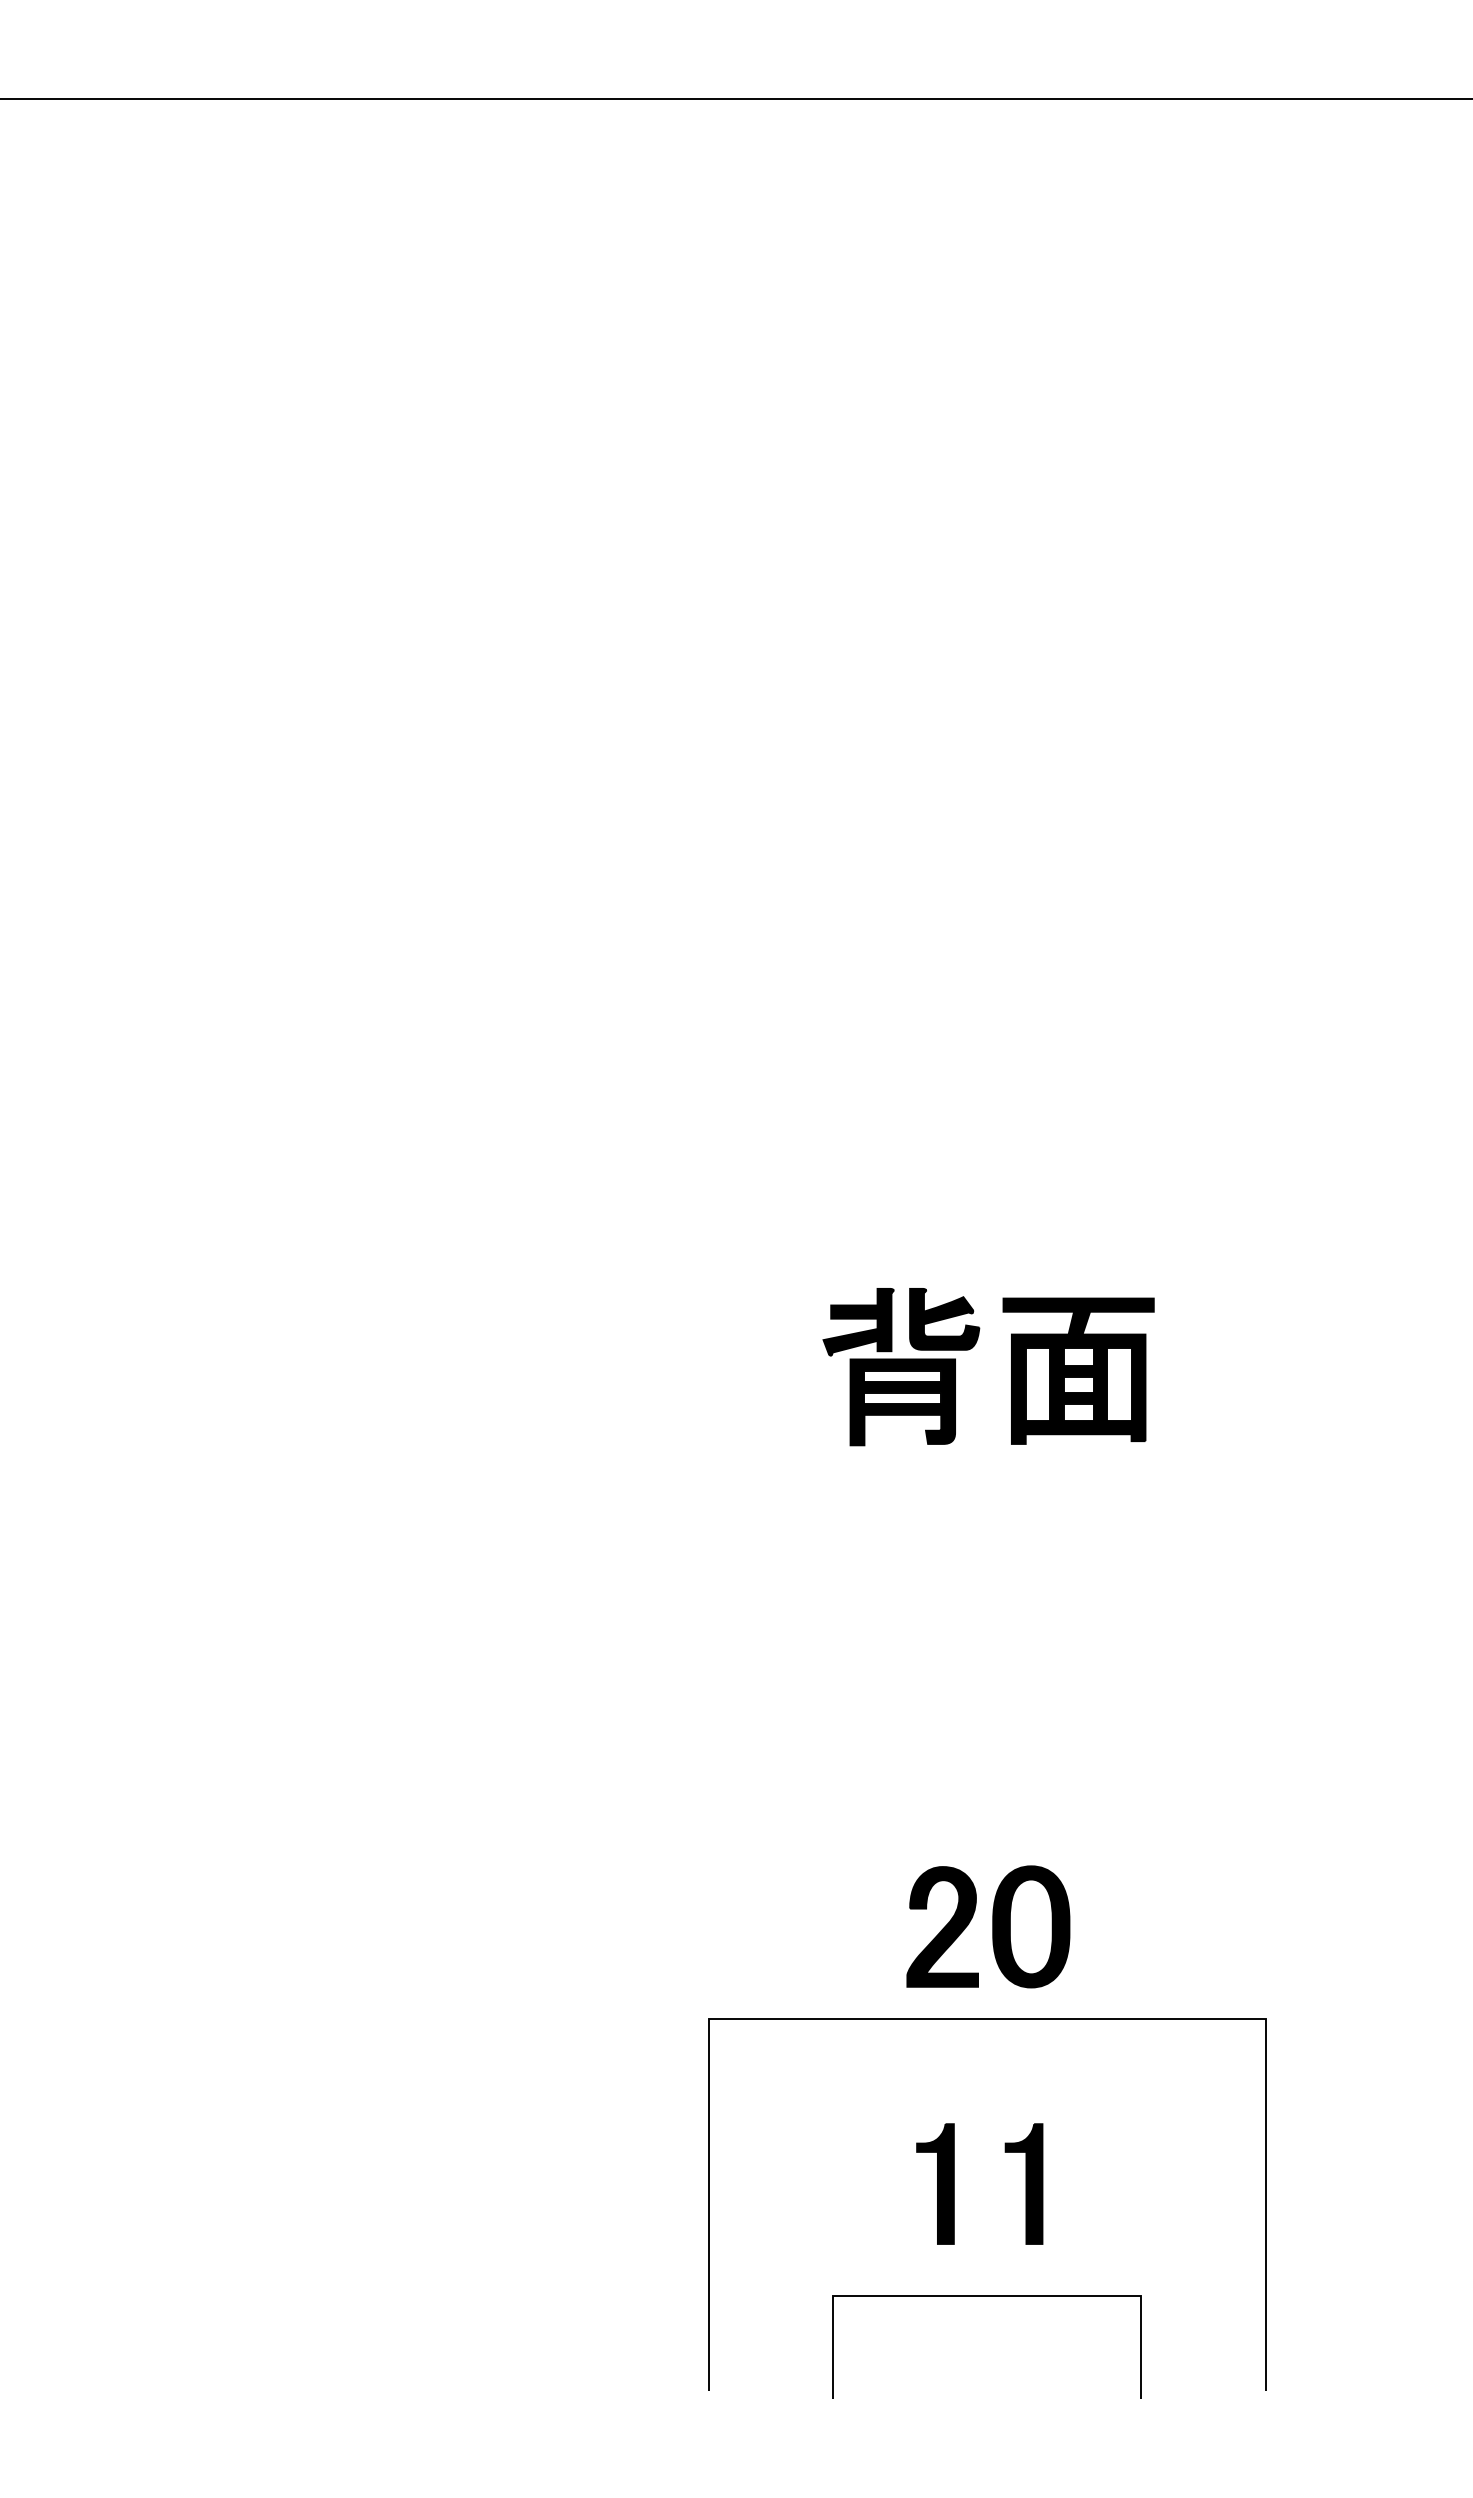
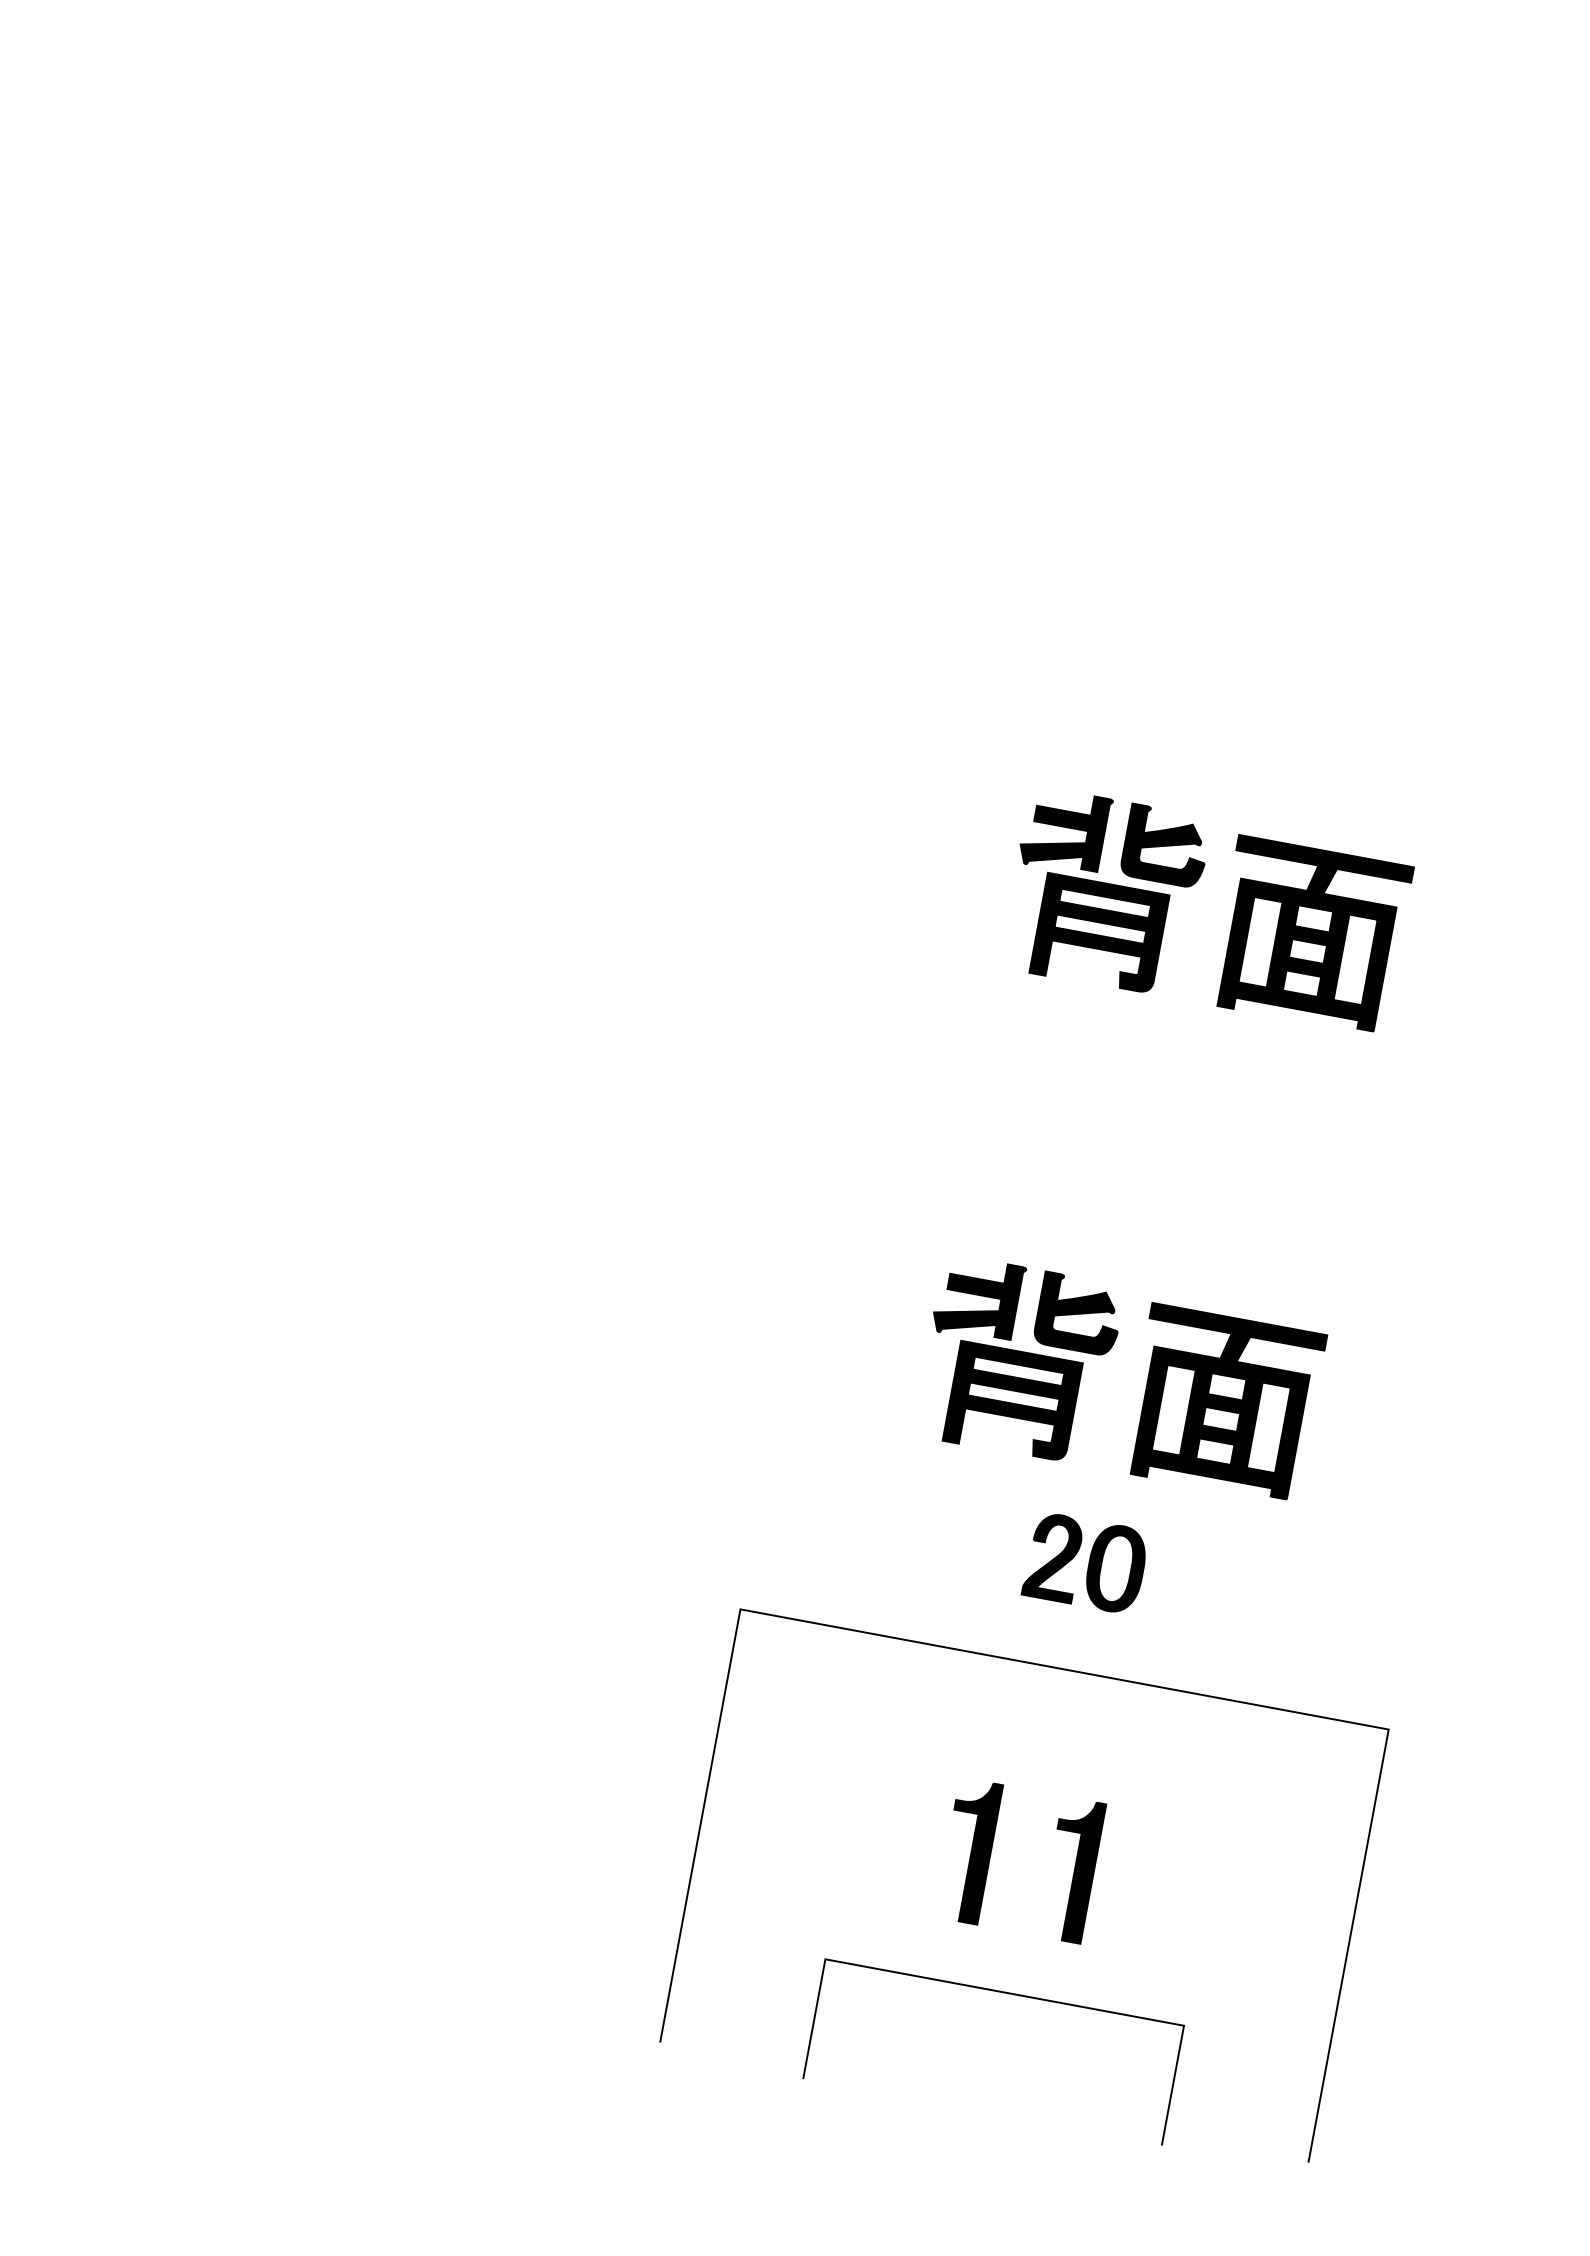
part: (1011, 1769) -> (1146, 1384), added
part: (988, 1926) -> (1086, 1562), size x0.6

